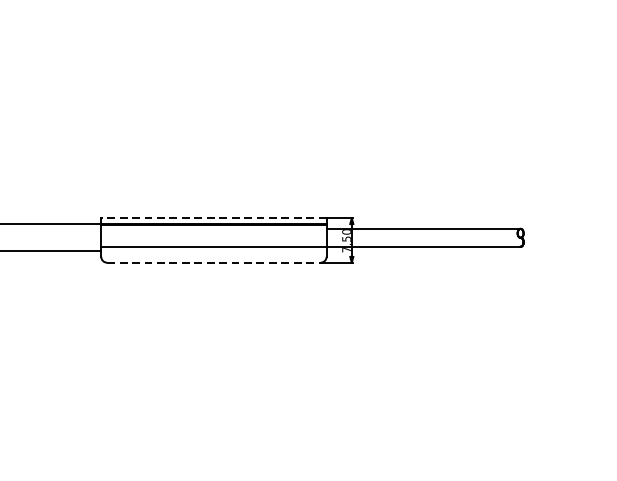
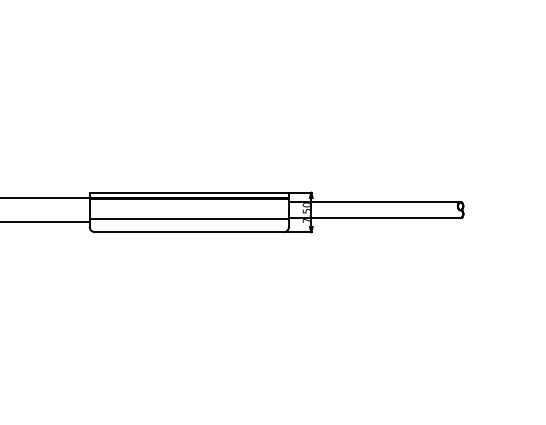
line: (214, 217) -> (189, 192), dashed -> solid
line: (214, 263) -> (189, 232), dashed -> solid

